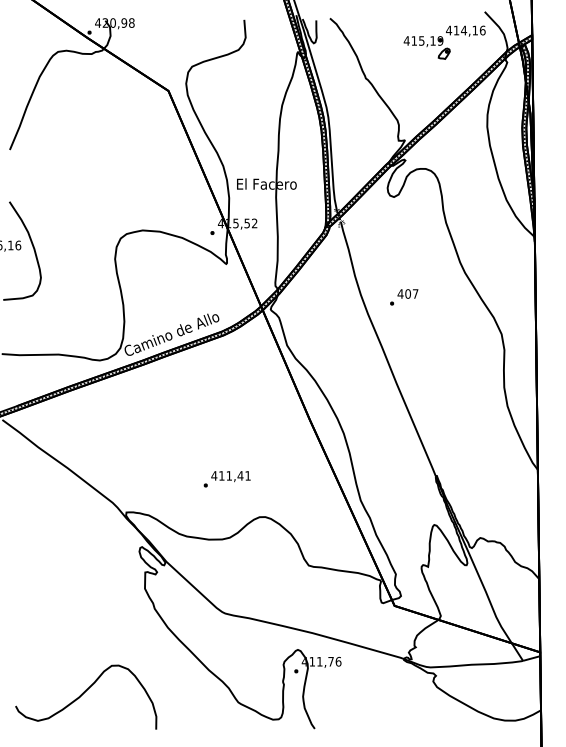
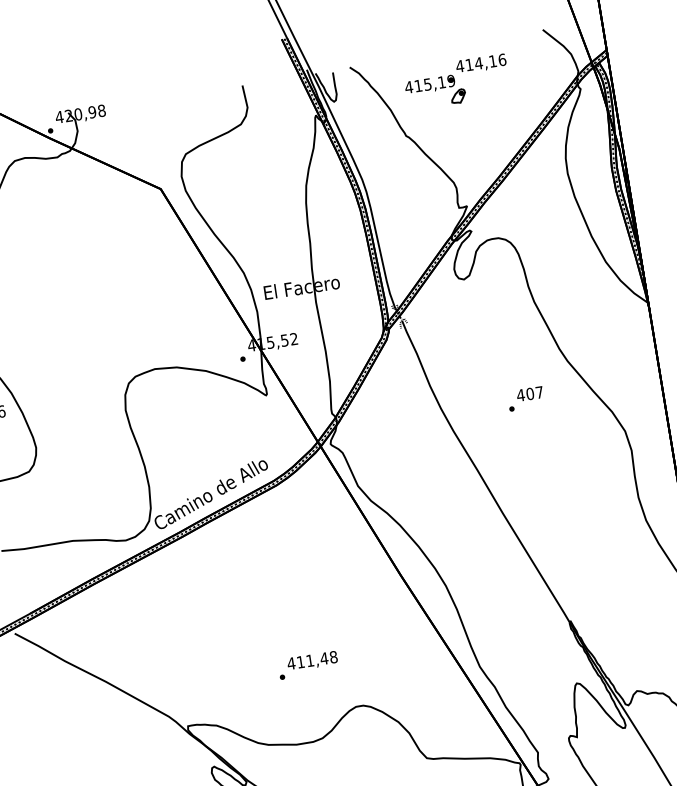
part: (444, 42) -> (456, 82), moved
text: (404, 297) -> (526, 399), moved
text: (247, 475) -> (332, 656), 411,41 -> 411,48

